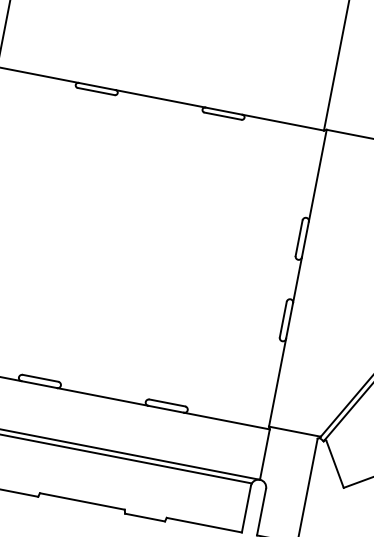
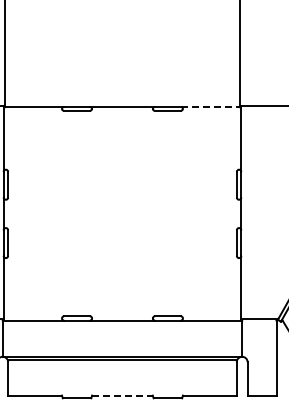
line: (283, 123) -> (210, 107), solid -> dashed
line: (82, 501) -> (122, 395), solid -> dashed

